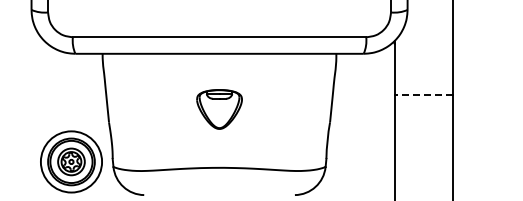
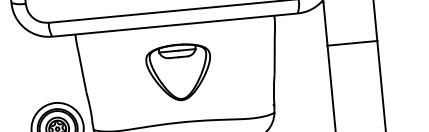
line: (423, 94) -> (351, 43), dashed -> solid
part: (219, 109) -> (179, 72), size x1.67

